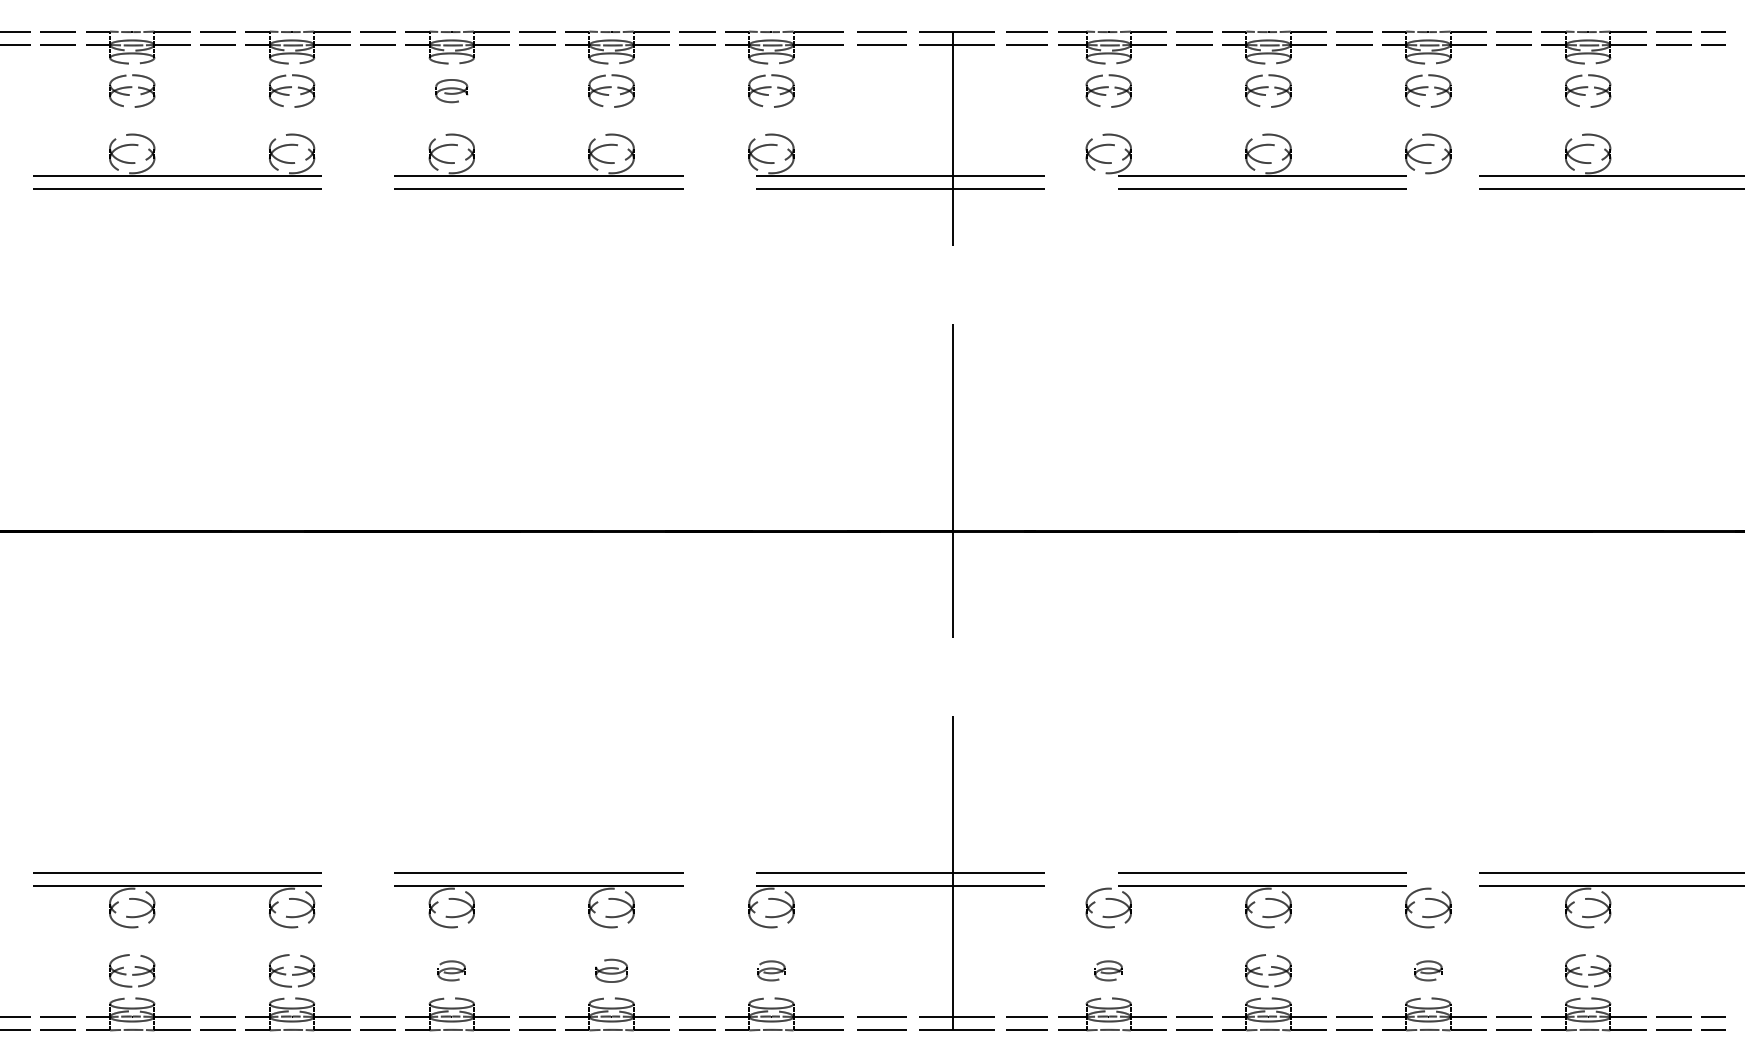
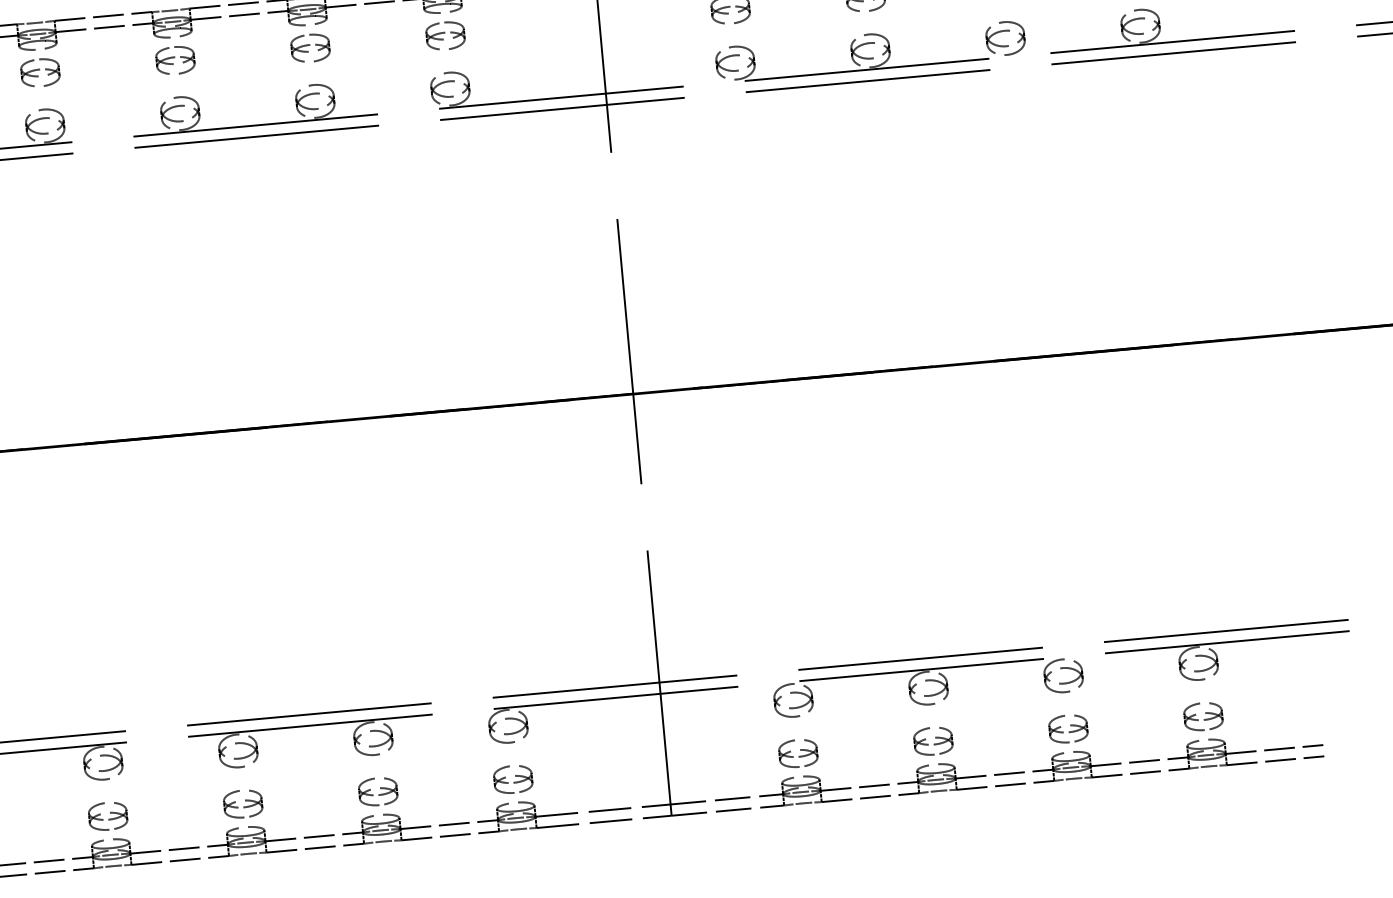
part: (451, 90) -> (175, 60), size x1.43
part: (451, 970) -> (242, 803), size x1.67
part: (611, 970) -> (378, 791), size x1.43
part: (771, 970) -> (513, 779), size x1.67
part: (1108, 970) -> (798, 753), size x1.67
part: (1428, 970) -> (1068, 728), size x1.67

